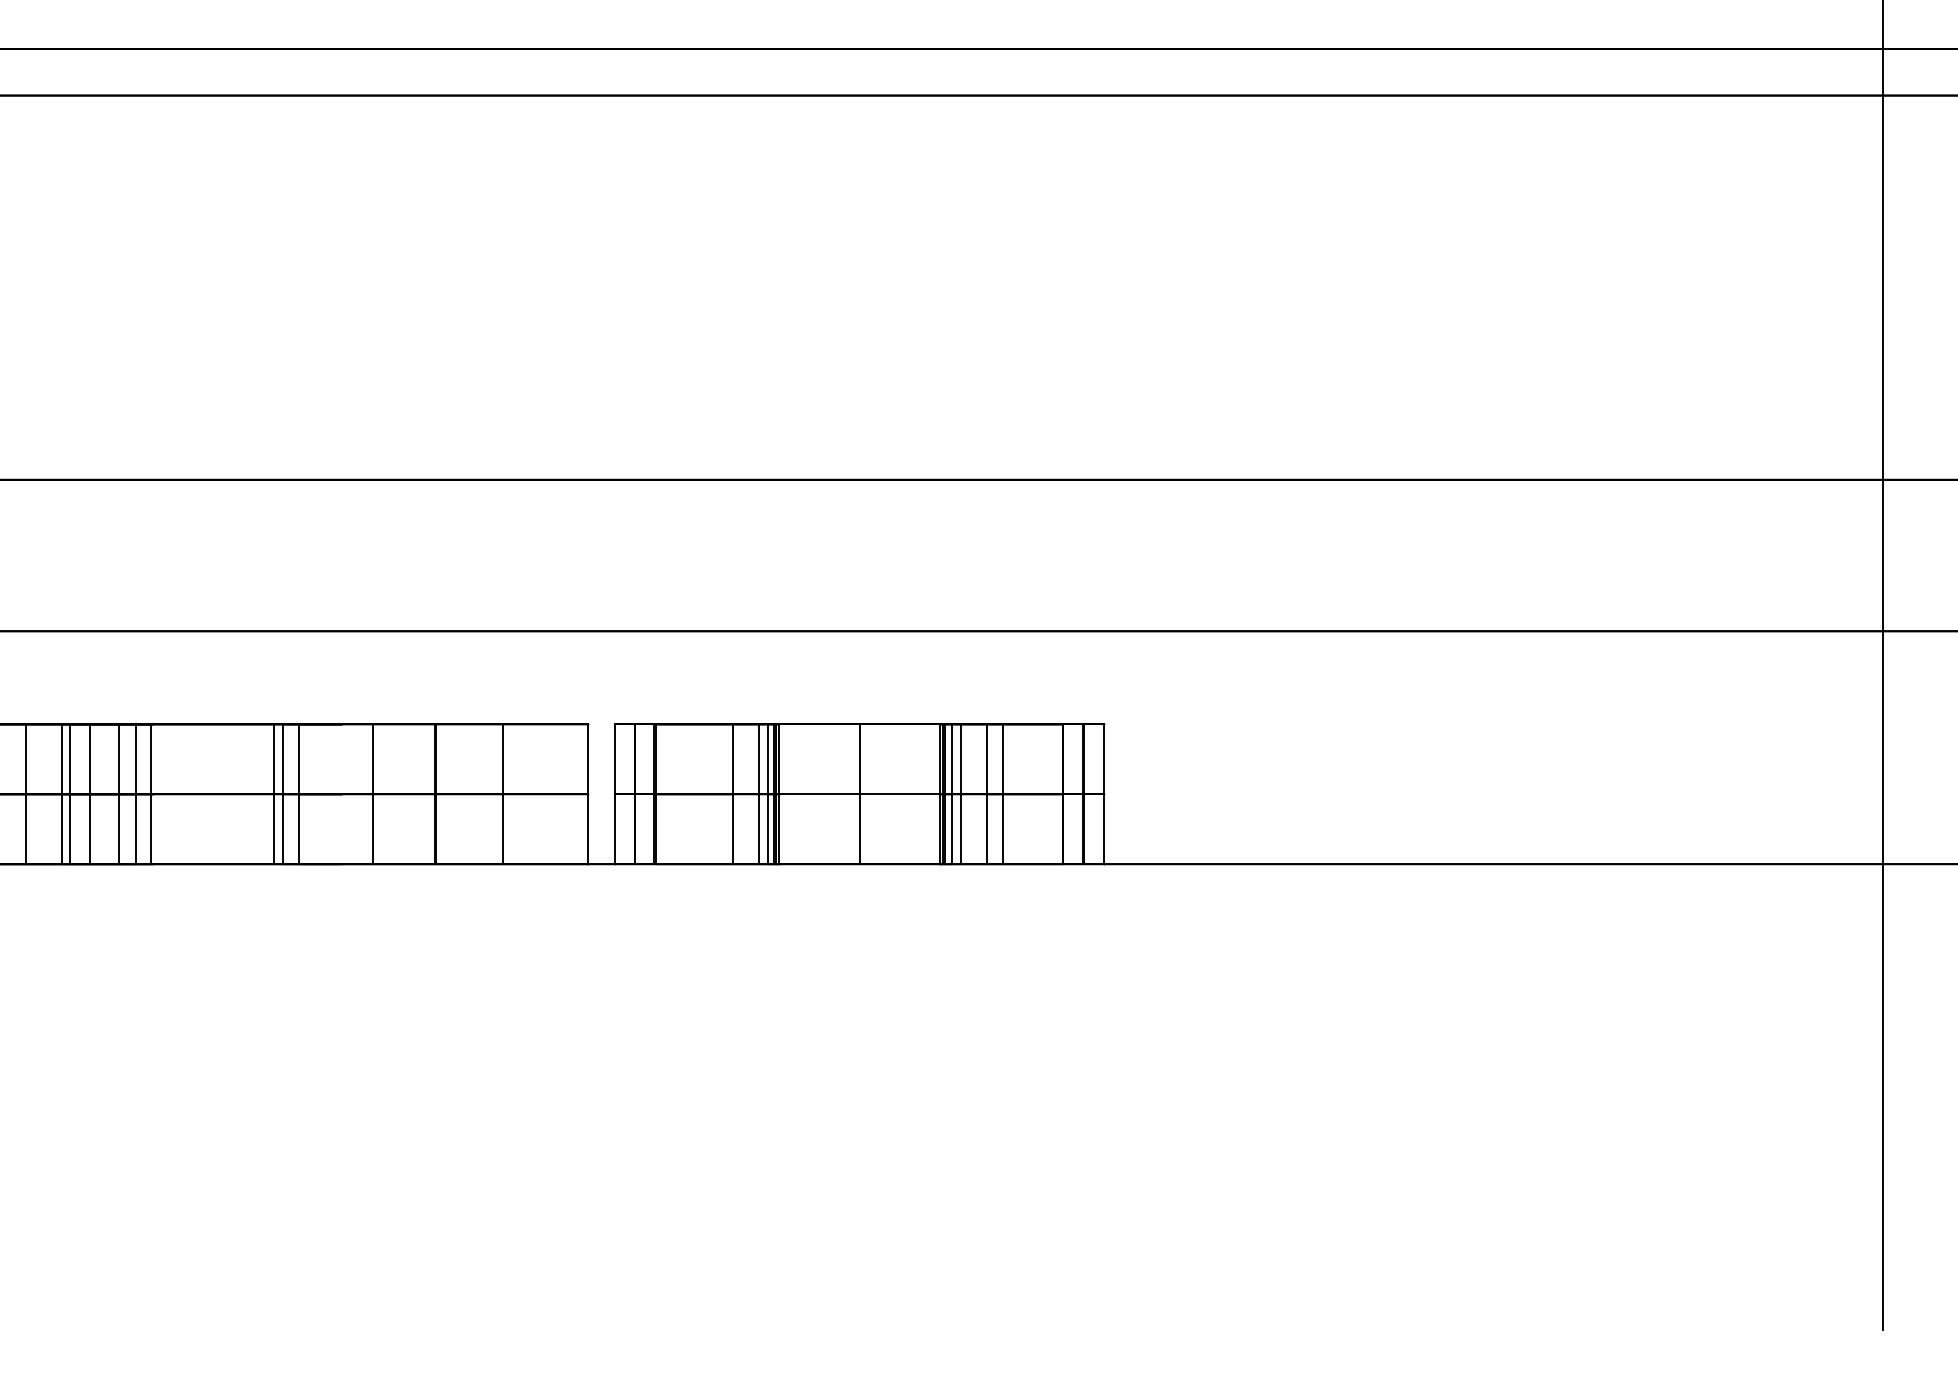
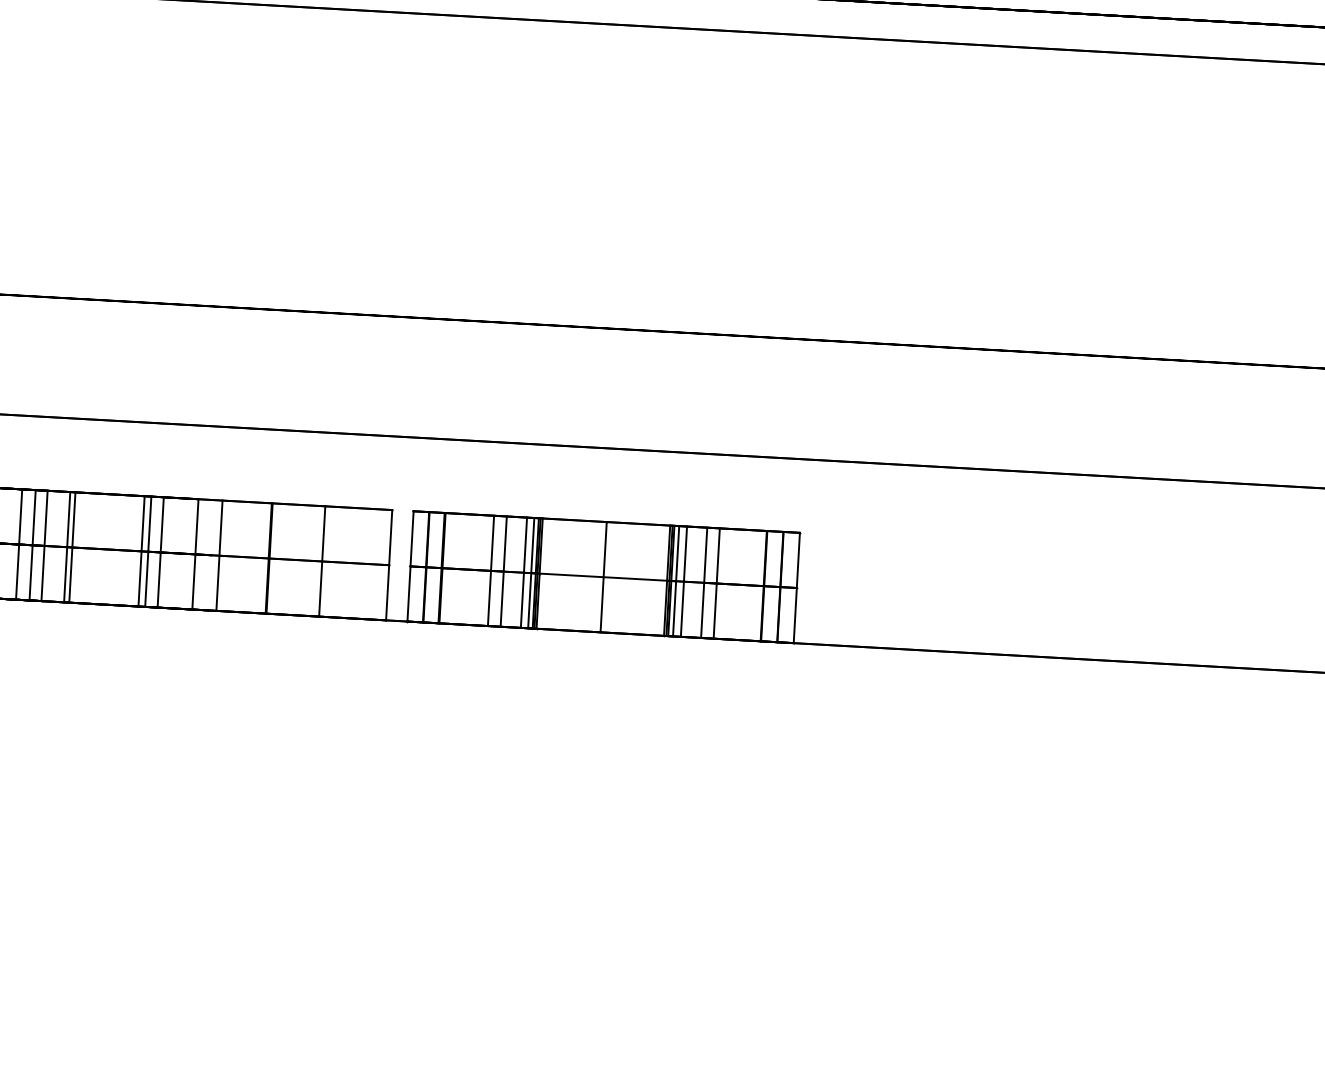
line: (180, 794) -> (67, 547), added
line: (186, 794) -> (72, 547), added
line: (342, 794) -> (195, 554), added
line: (716, 794) -> (490, 571), added

